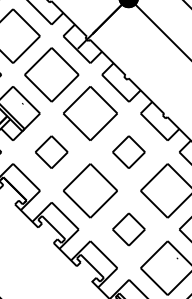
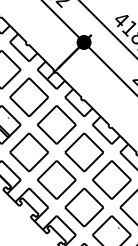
part: (50, 152) -> (28, 152), size x1.67
part: (127, 152) -> (83, 152), size x1.67
part: (127, 229) -> (83, 207), size x1.67

